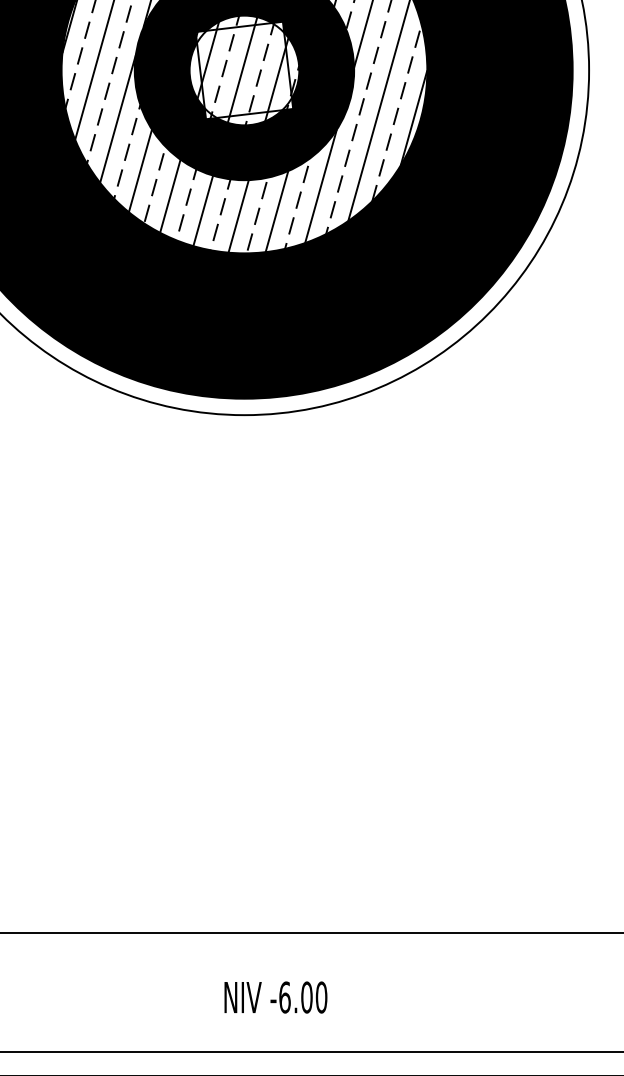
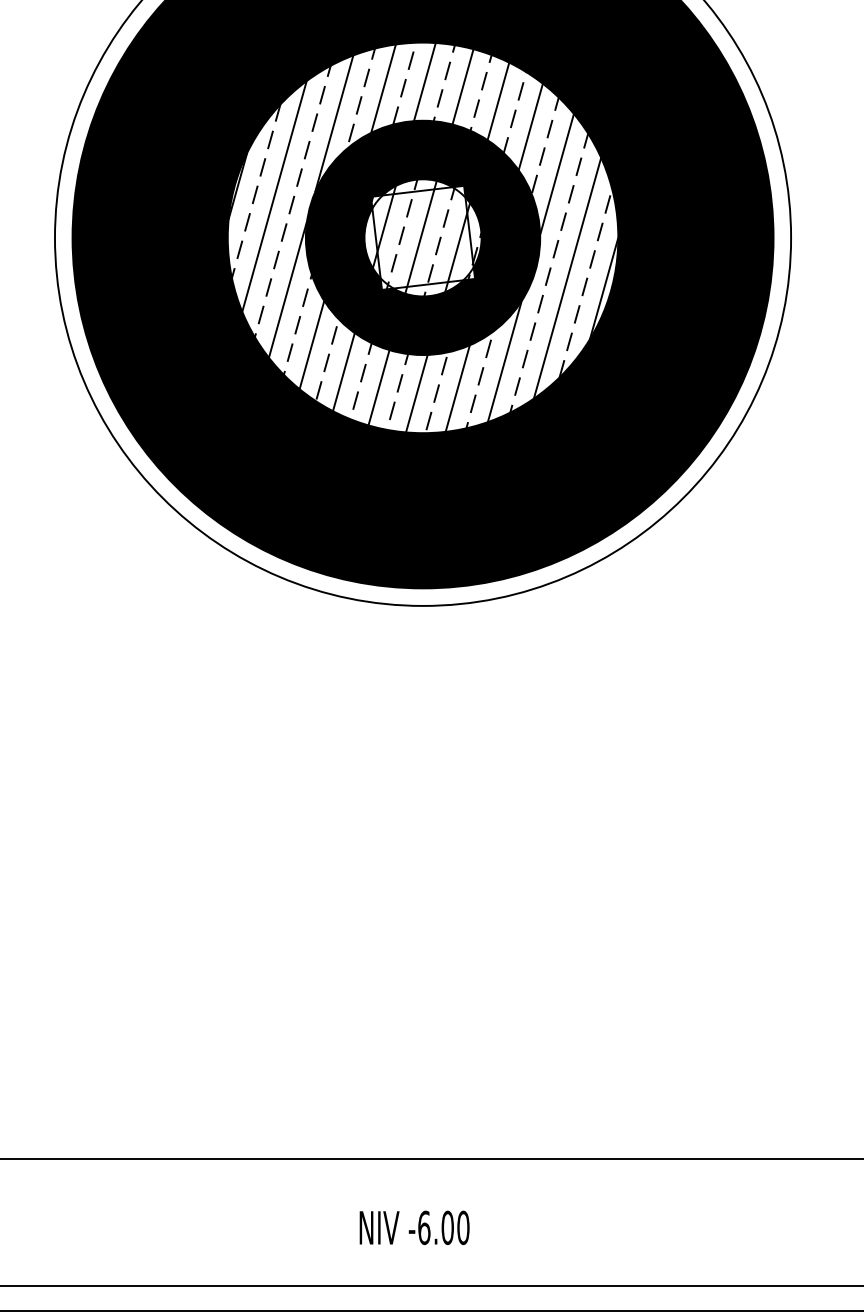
text: (275, 997) -> (414, 1227), moved

